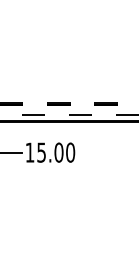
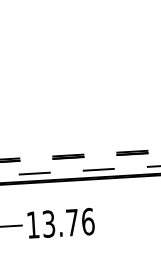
text: (56, 152) -> (69, 222), 15.00 -> 13.76

